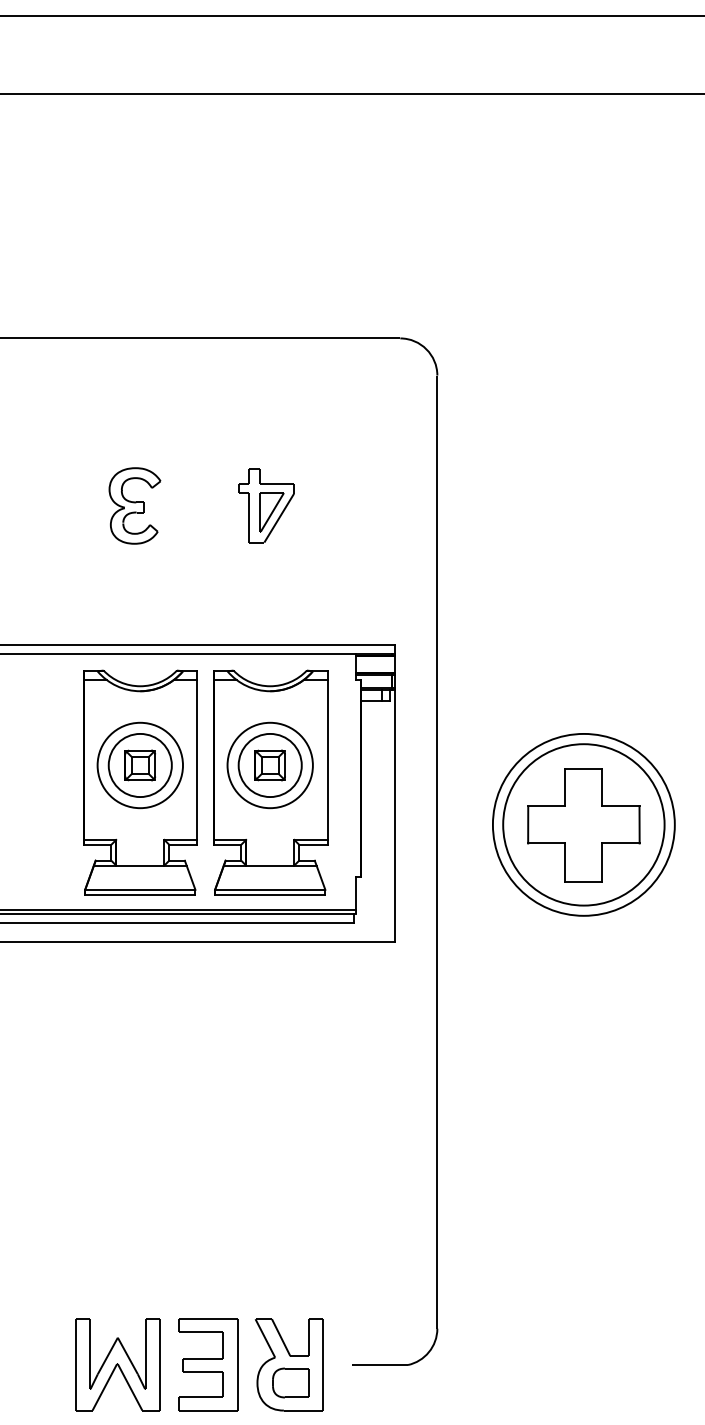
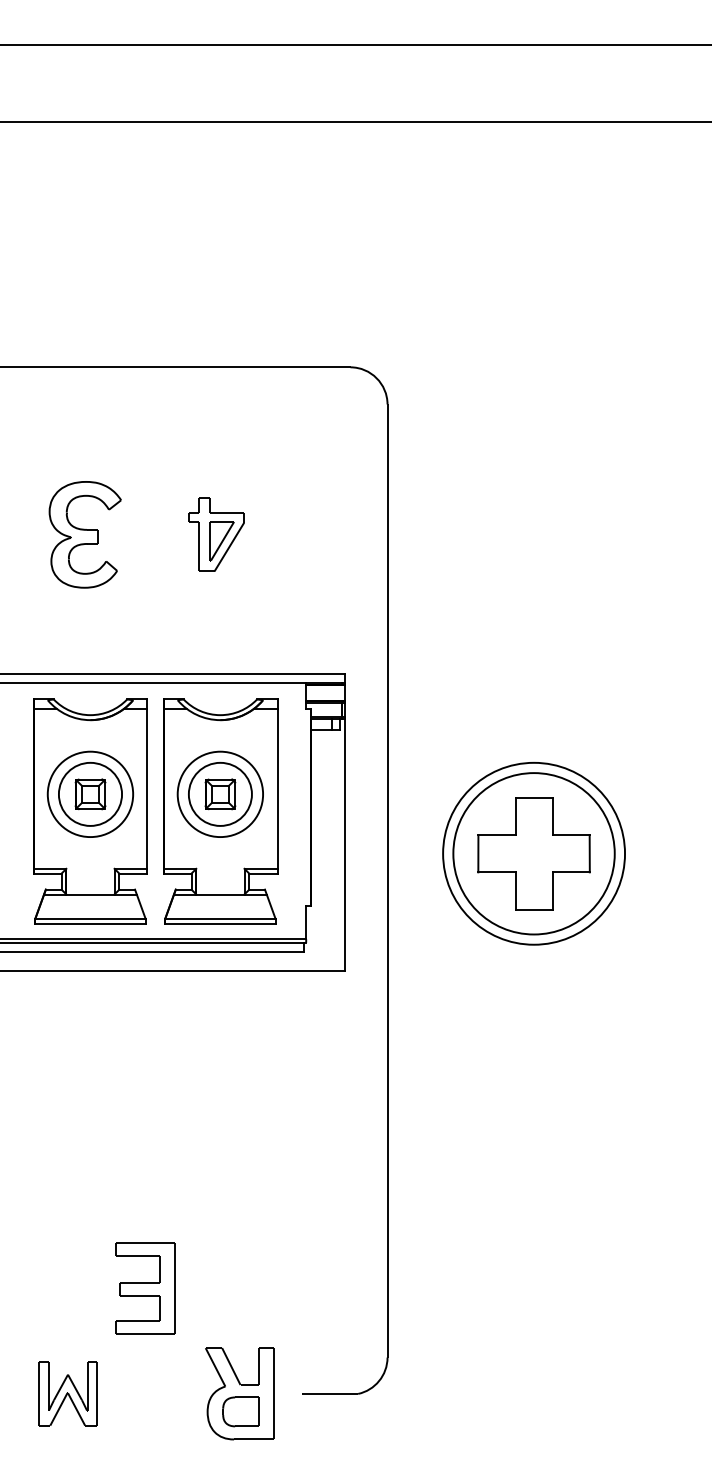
part: (134, 505) -> (84, 534), size x1.4
part: (117, 1364) -> (67, 1393), size x0.7
part: (208, 1364) -> (145, 1288), moved

